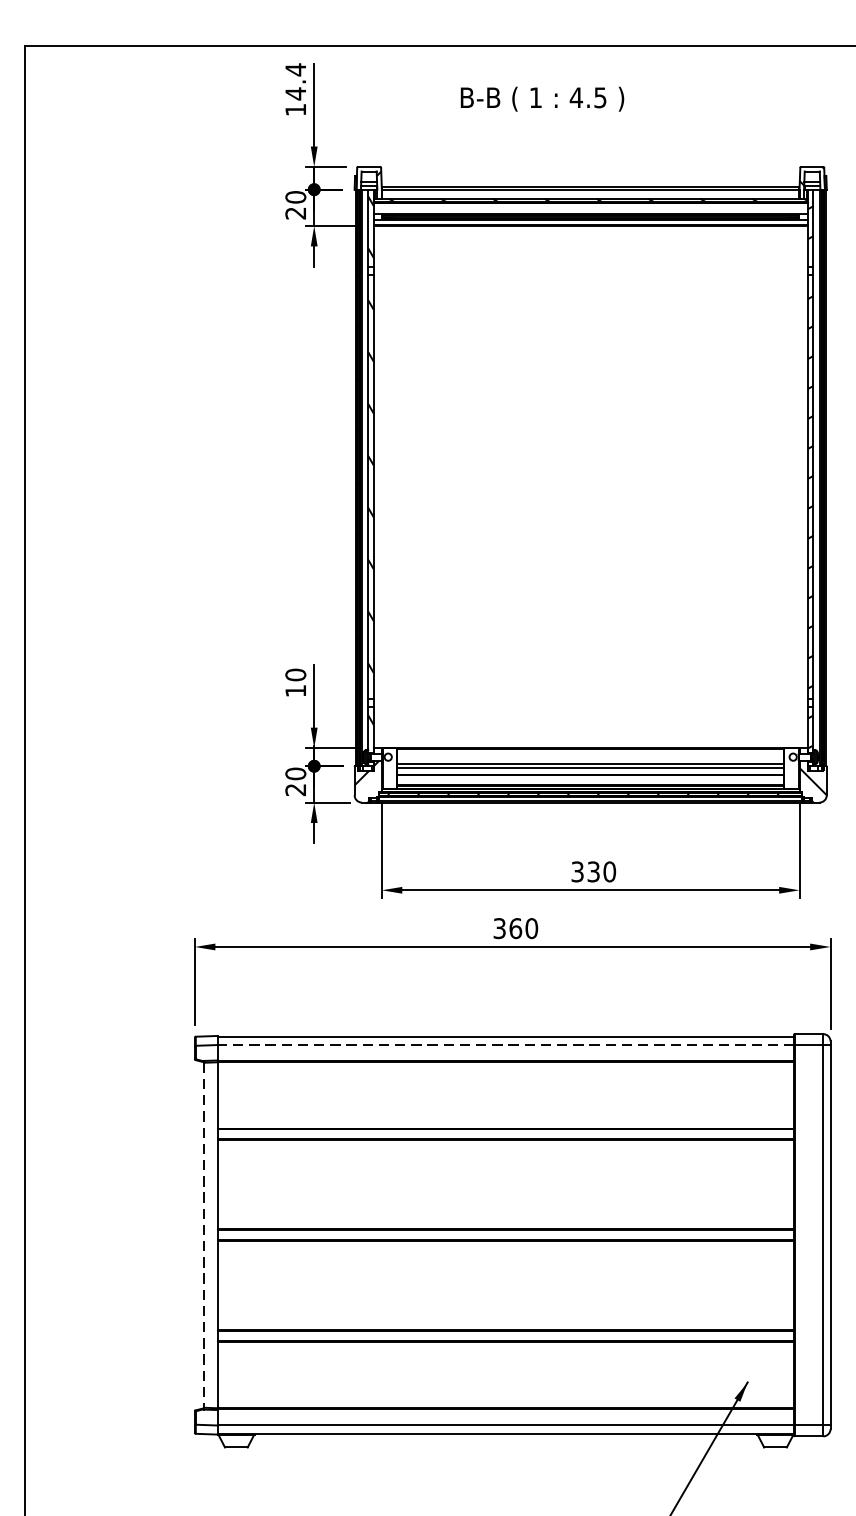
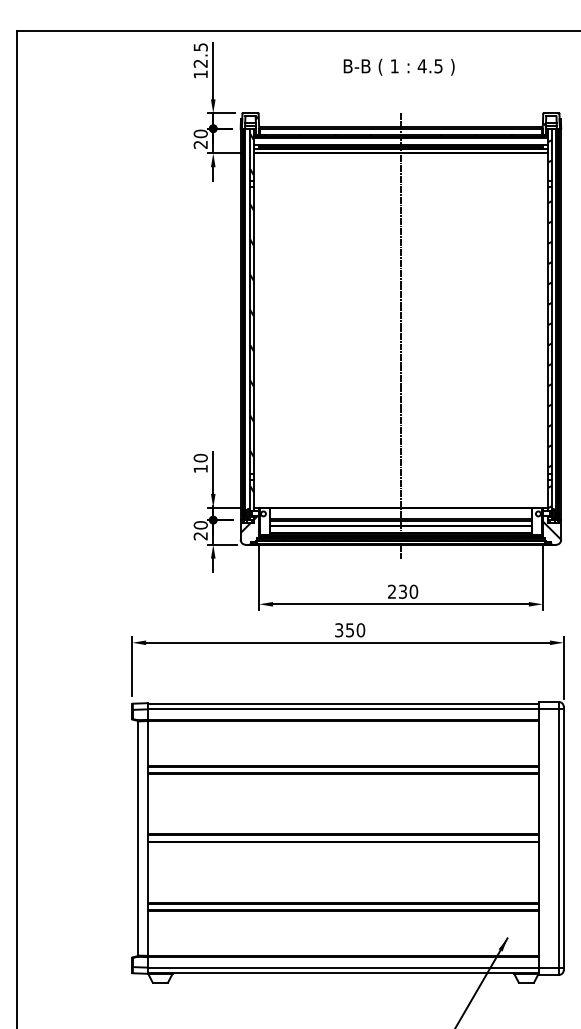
text: (295, 81) -> (200, 55), 14.4 -> 12.5
text: (541, 98) -> (398, 66), moved
line: (590, 494) -> (400, 335), added
text: (578, 871) -> (392, 591), 330 -> 230
text: (514, 928) -> (349, 630), 360 -> 350
line: (506, 1045) -> (343, 709), dashed -> solid
line: (204, 1235) -> (138, 838), dashed -> solid

